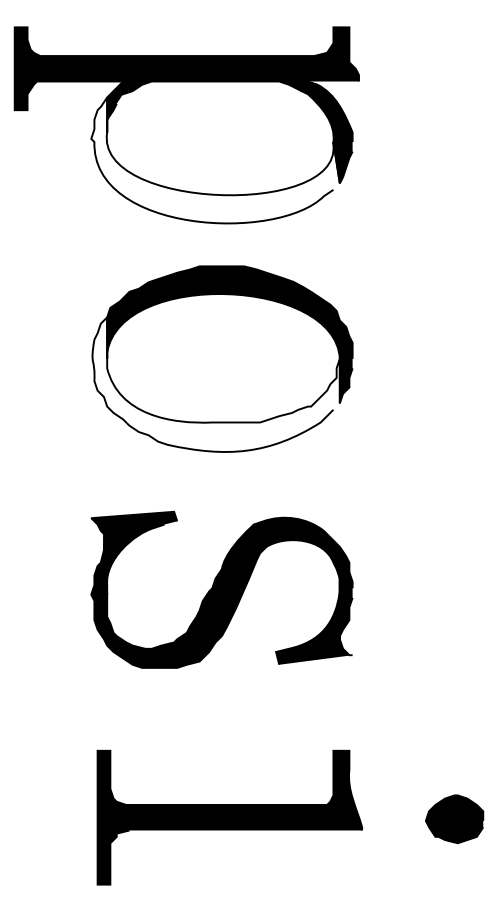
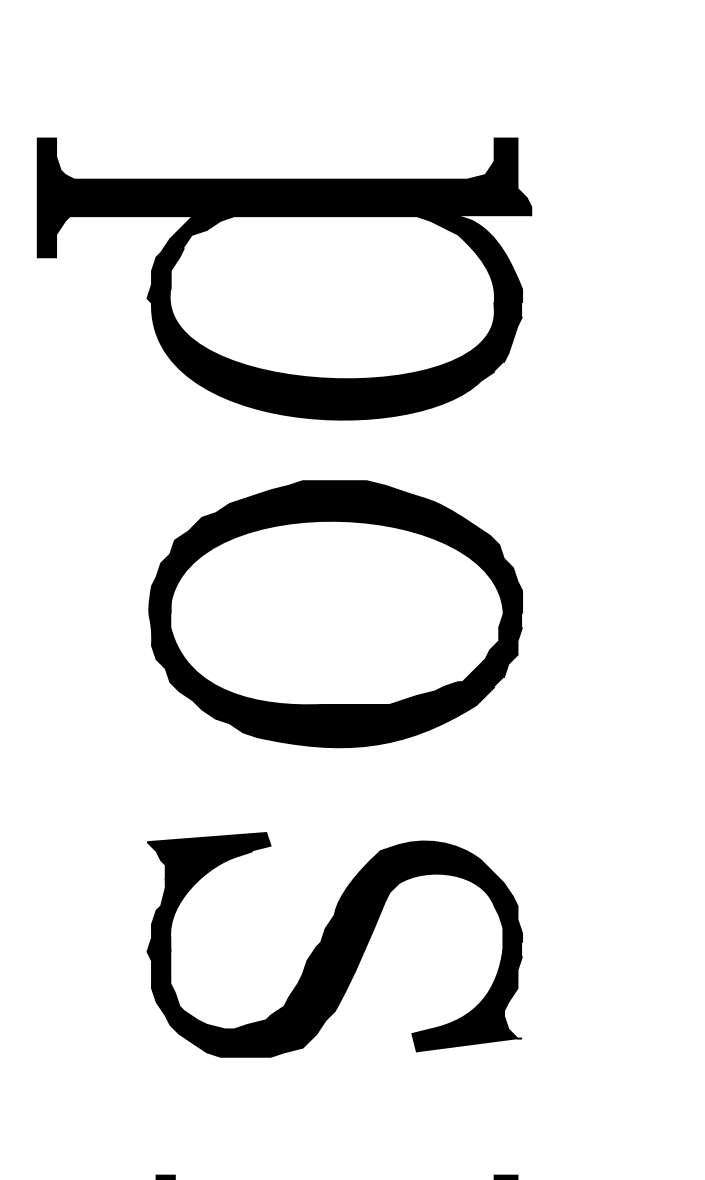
fill: (215, 160) -> (325, 329), added
fill: (215, 384) -> (325, 650), added

